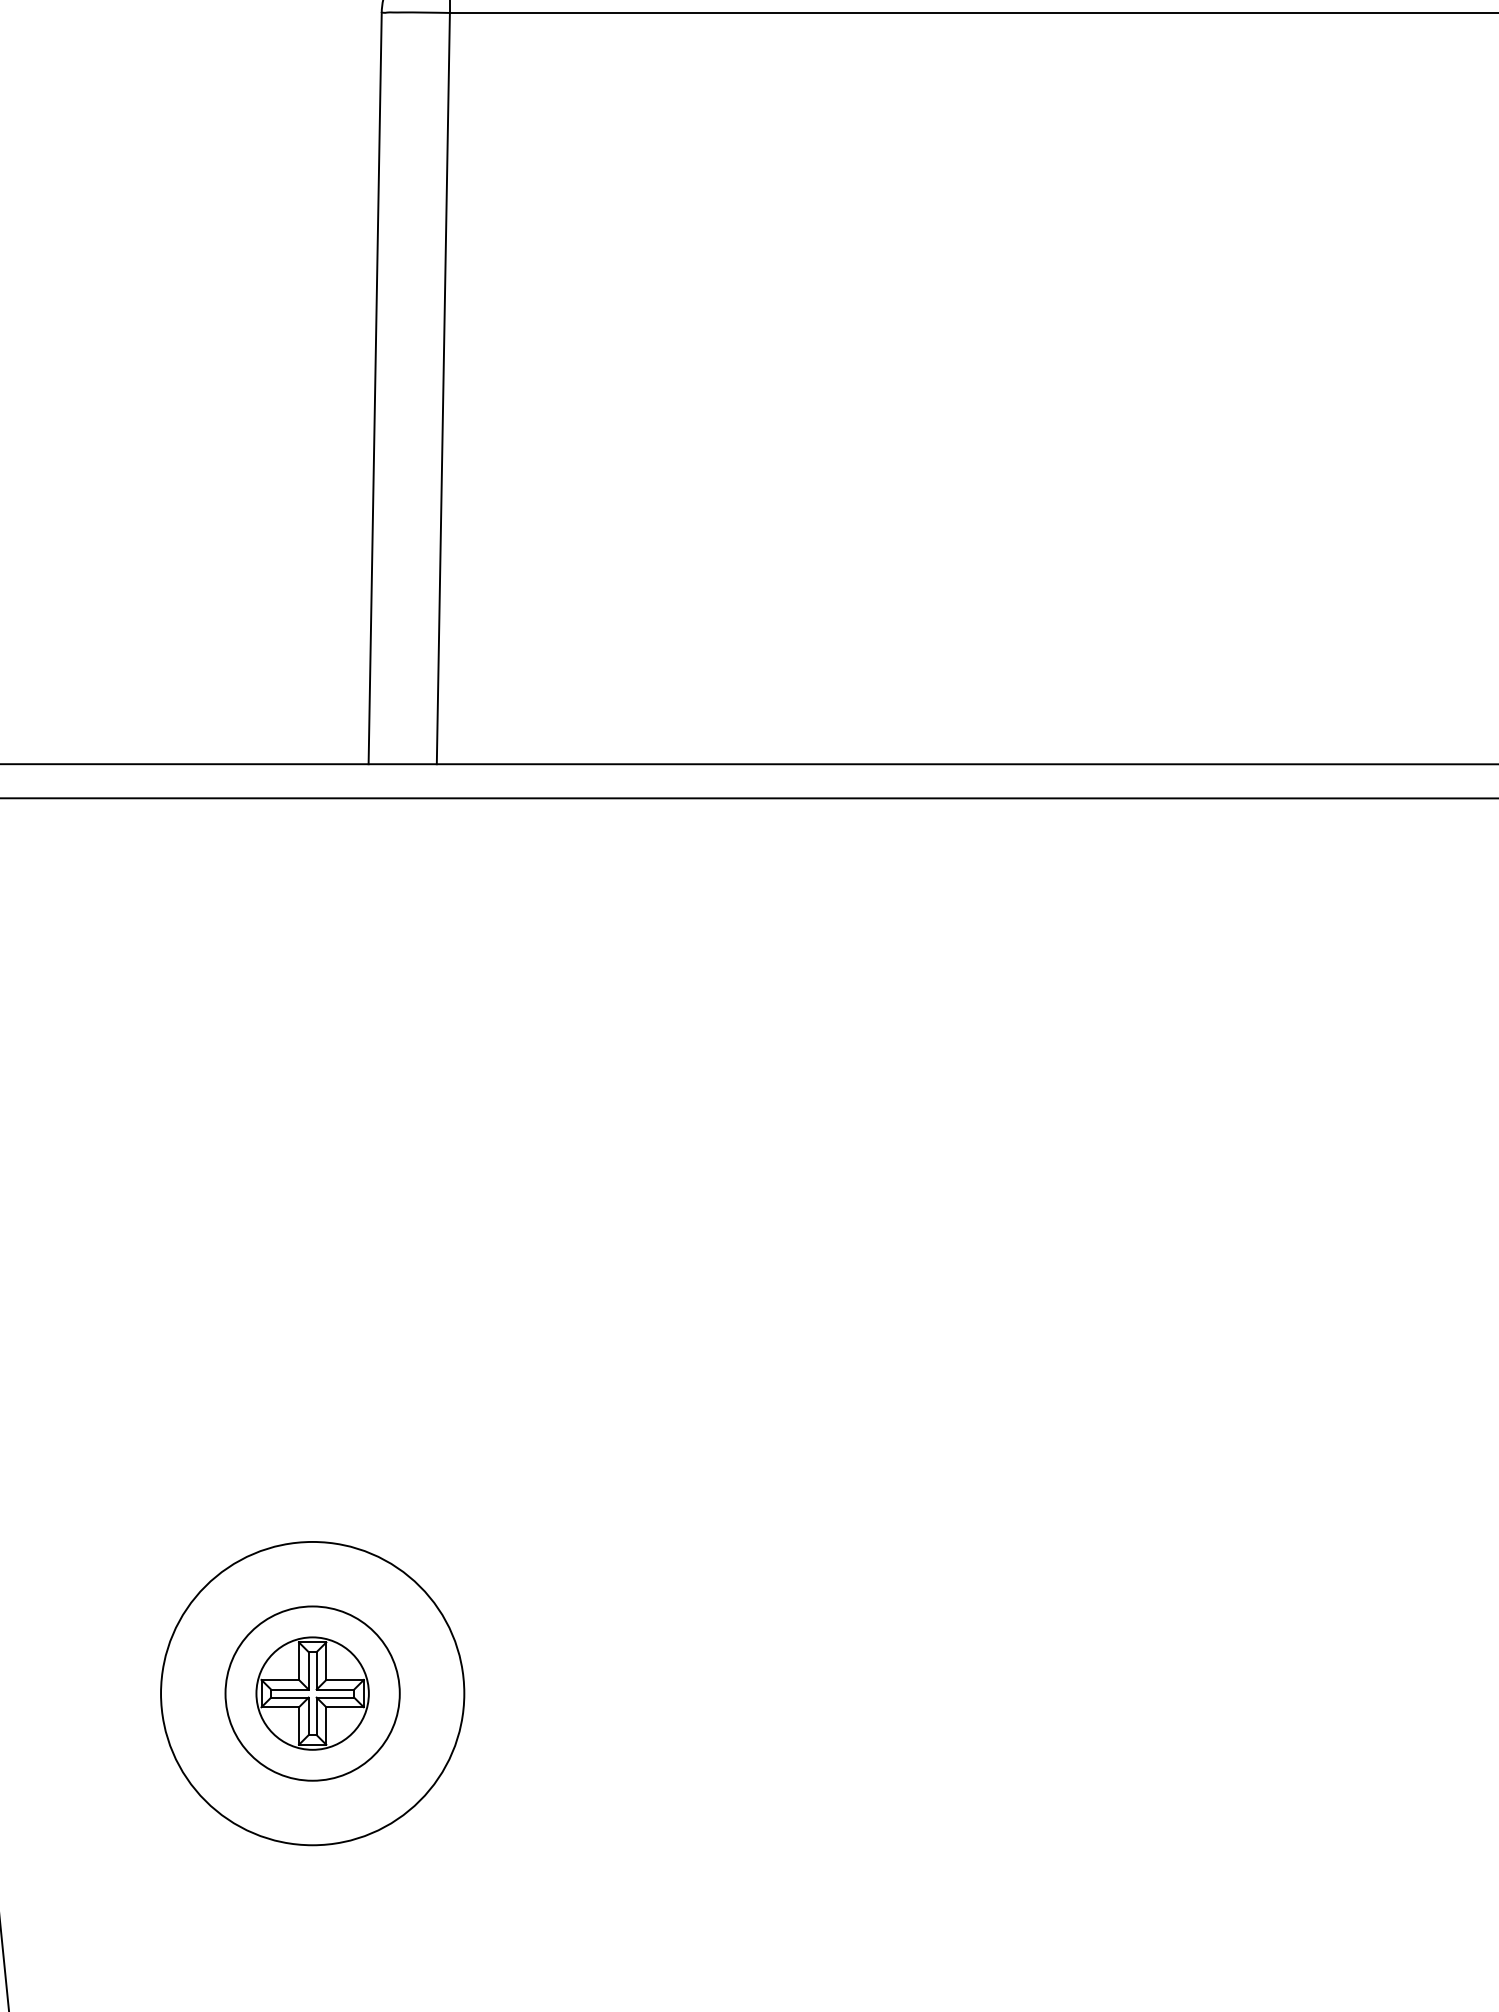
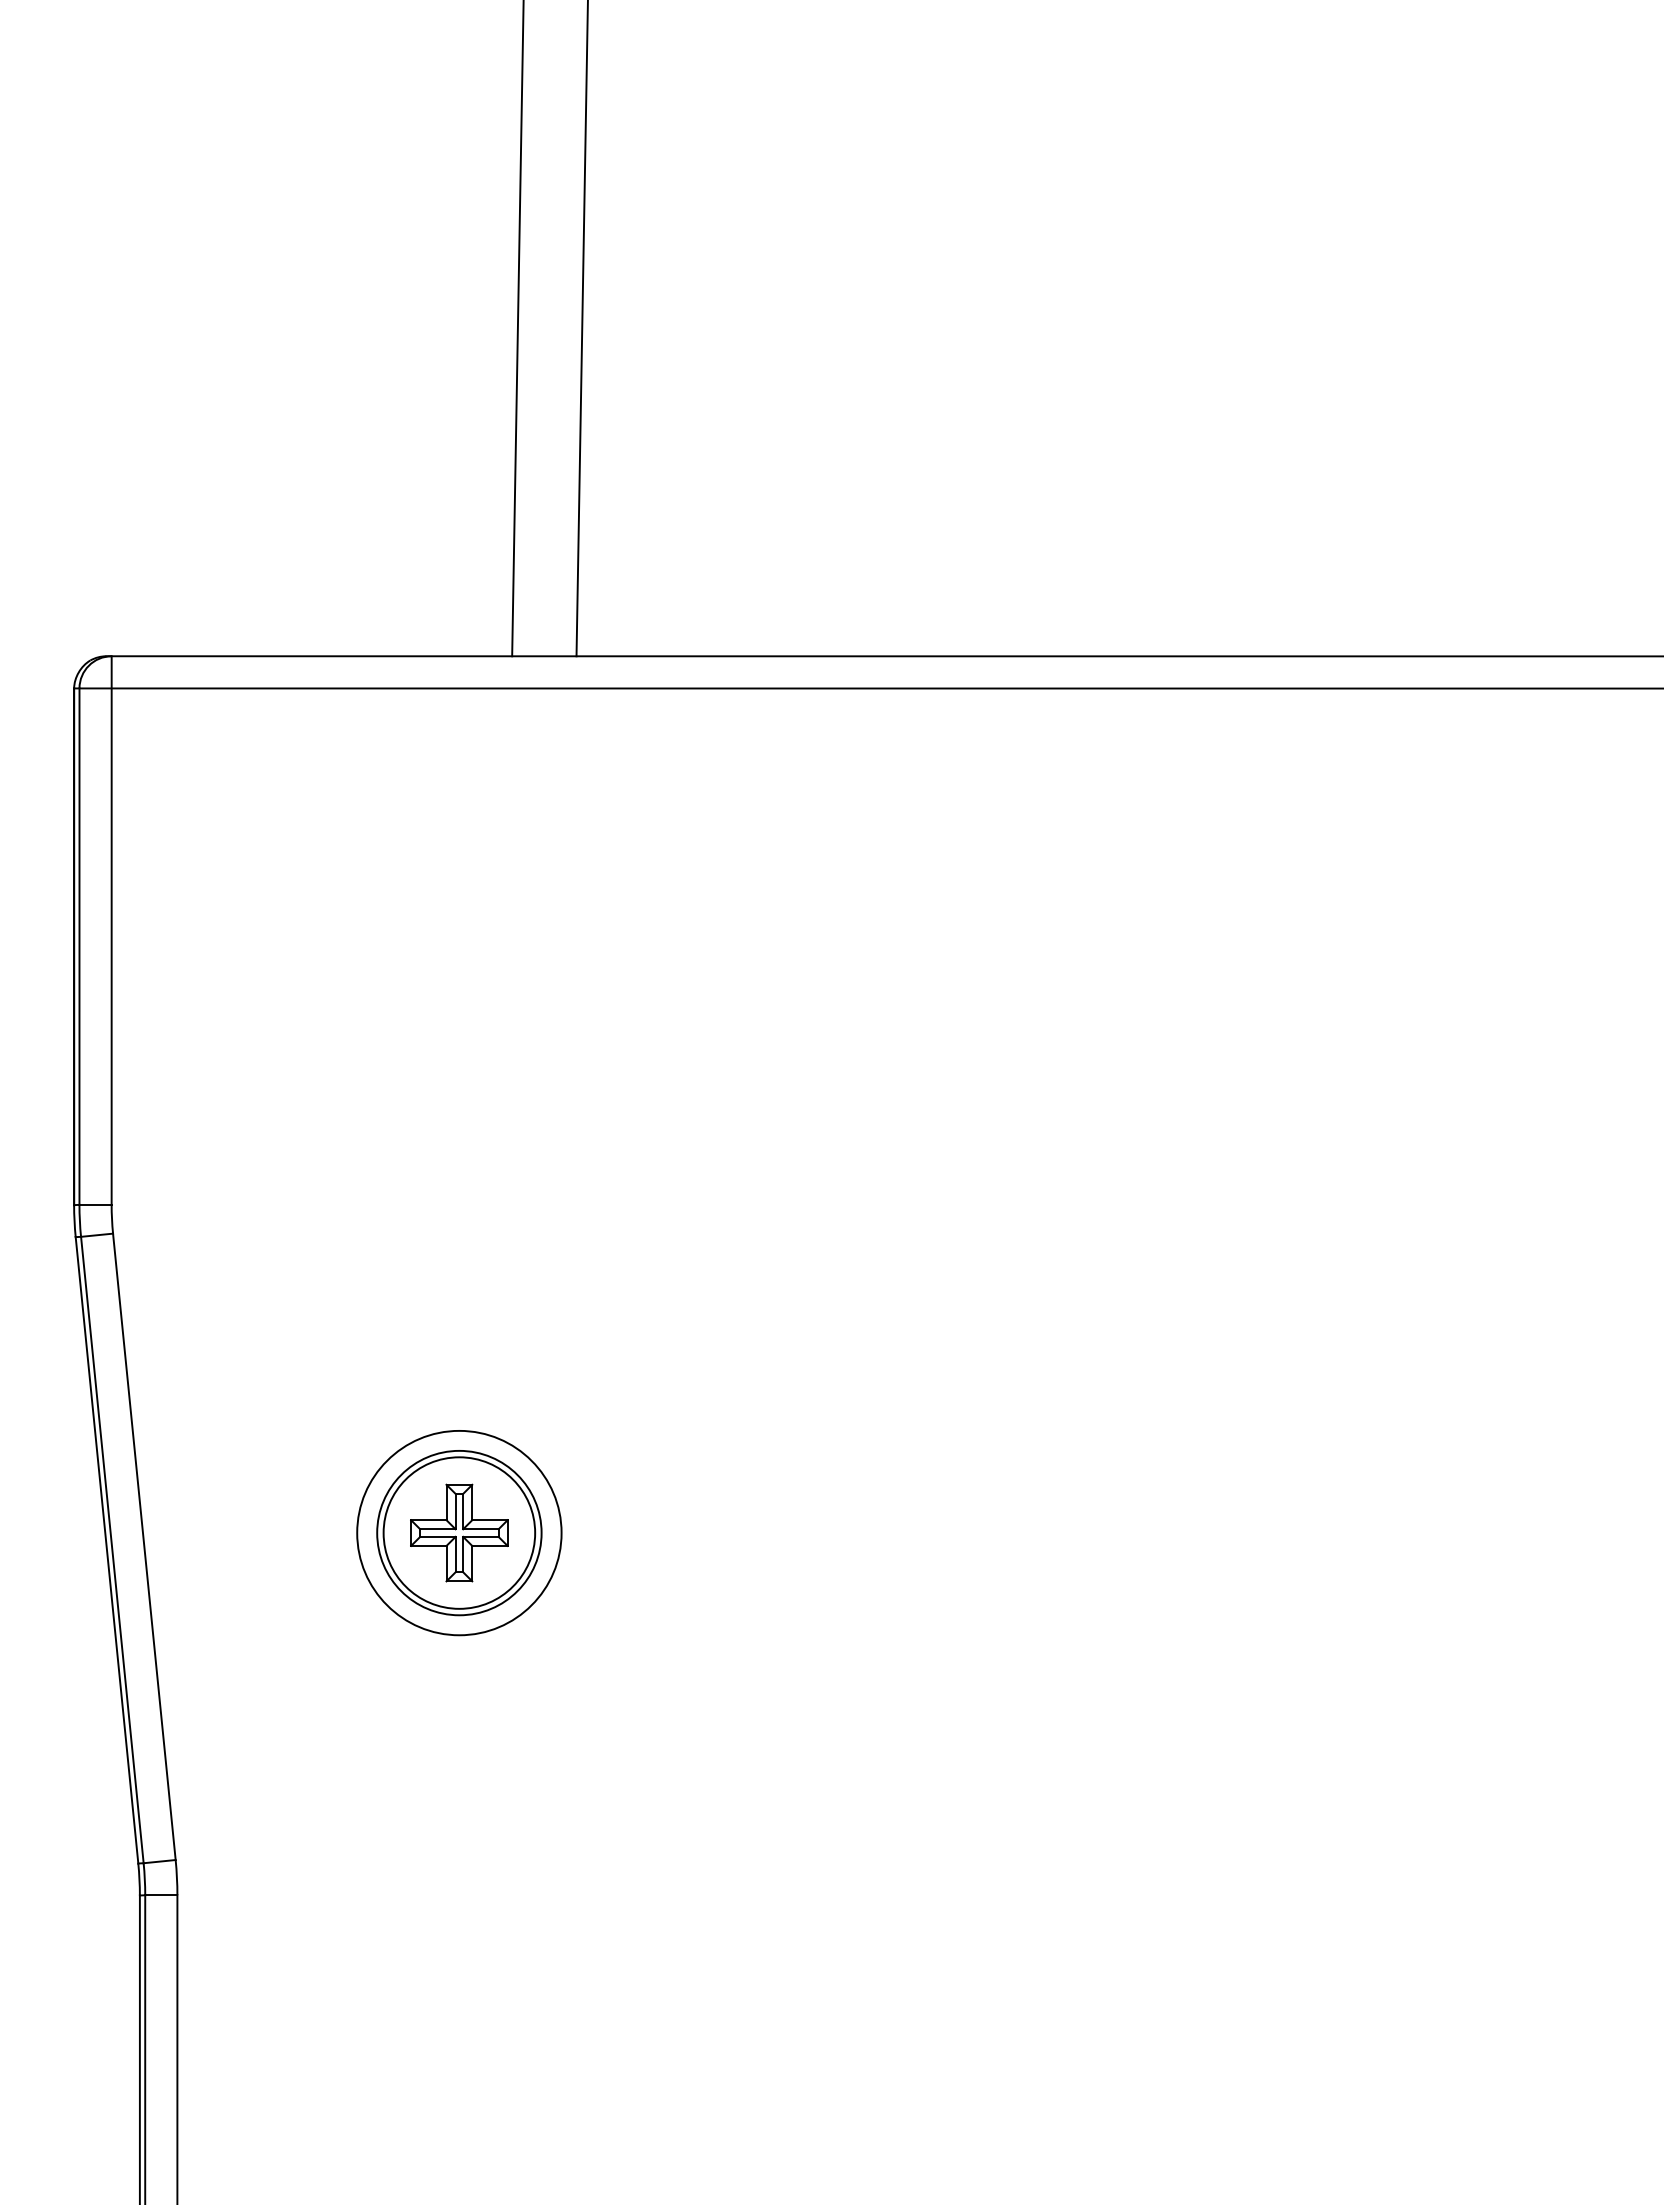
circle: (312, 1692) -> (459, 1532), size x0.71
circle: (312, 1692) -> (459, 1532), size x1.43

